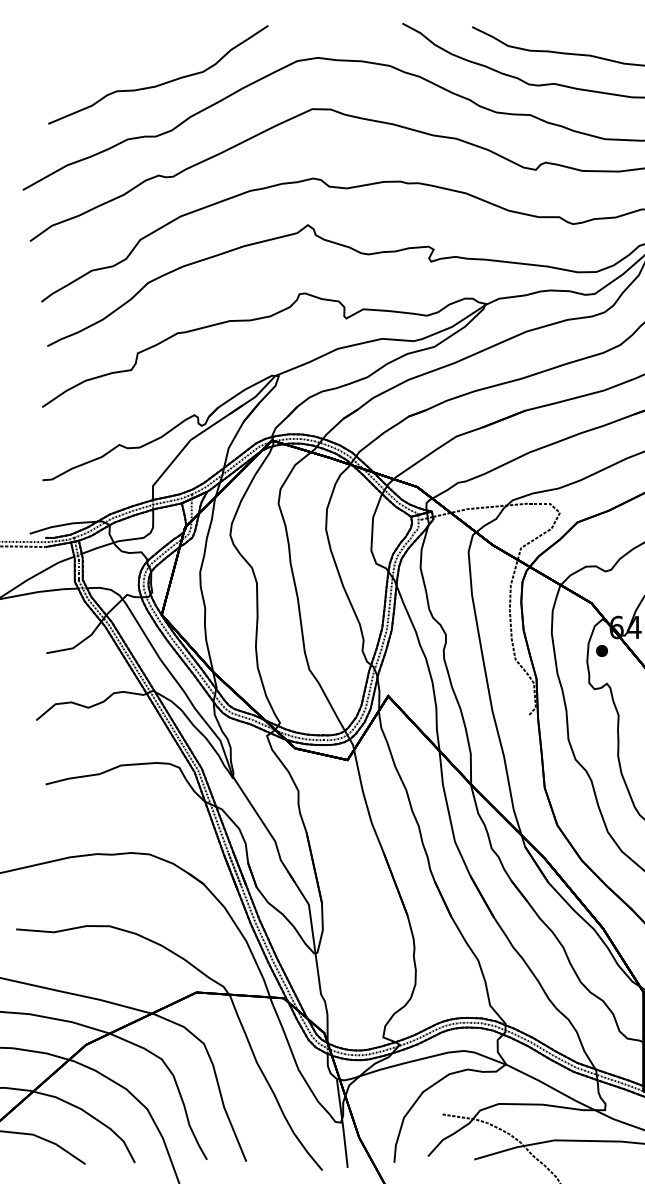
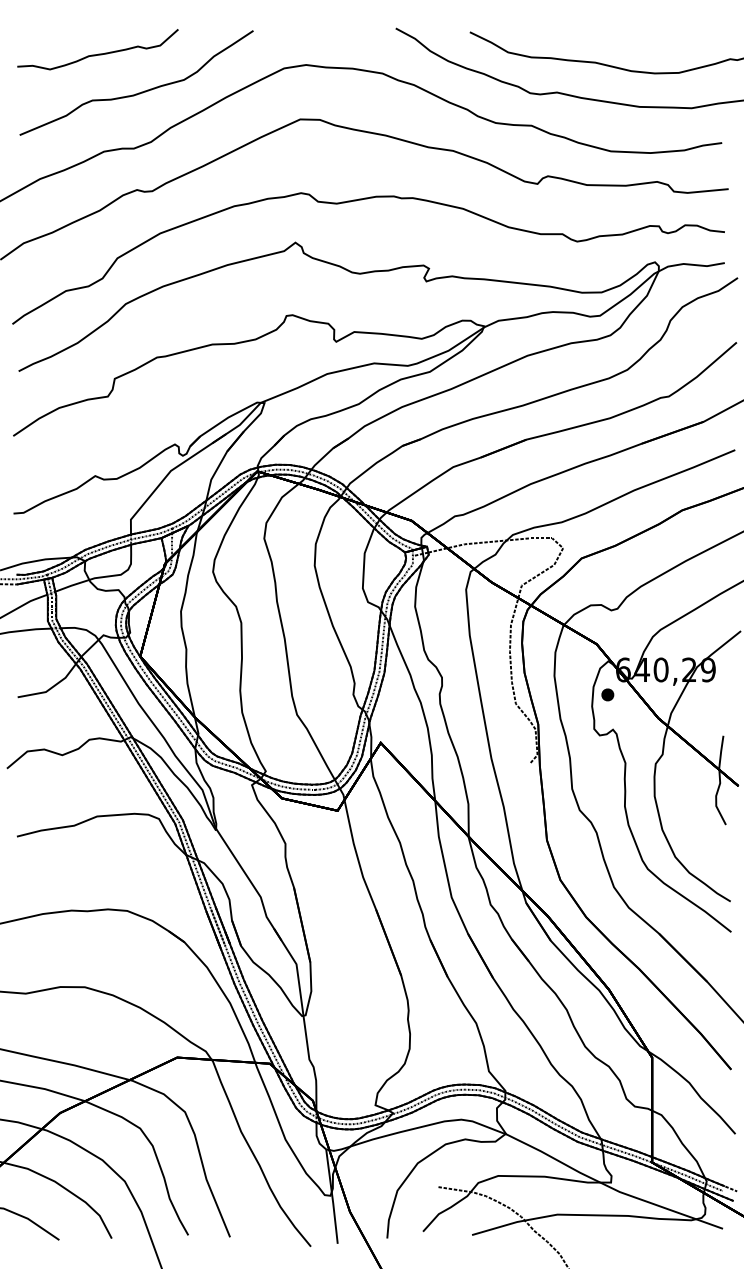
curve: (122, 47) -> (98, 53), added

